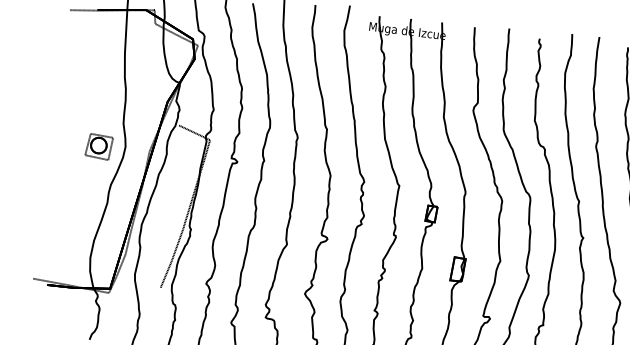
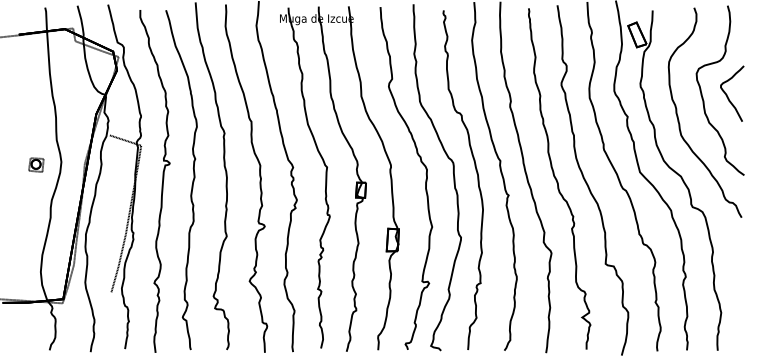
part: (99, 146) -> (36, 164), size x0.6

